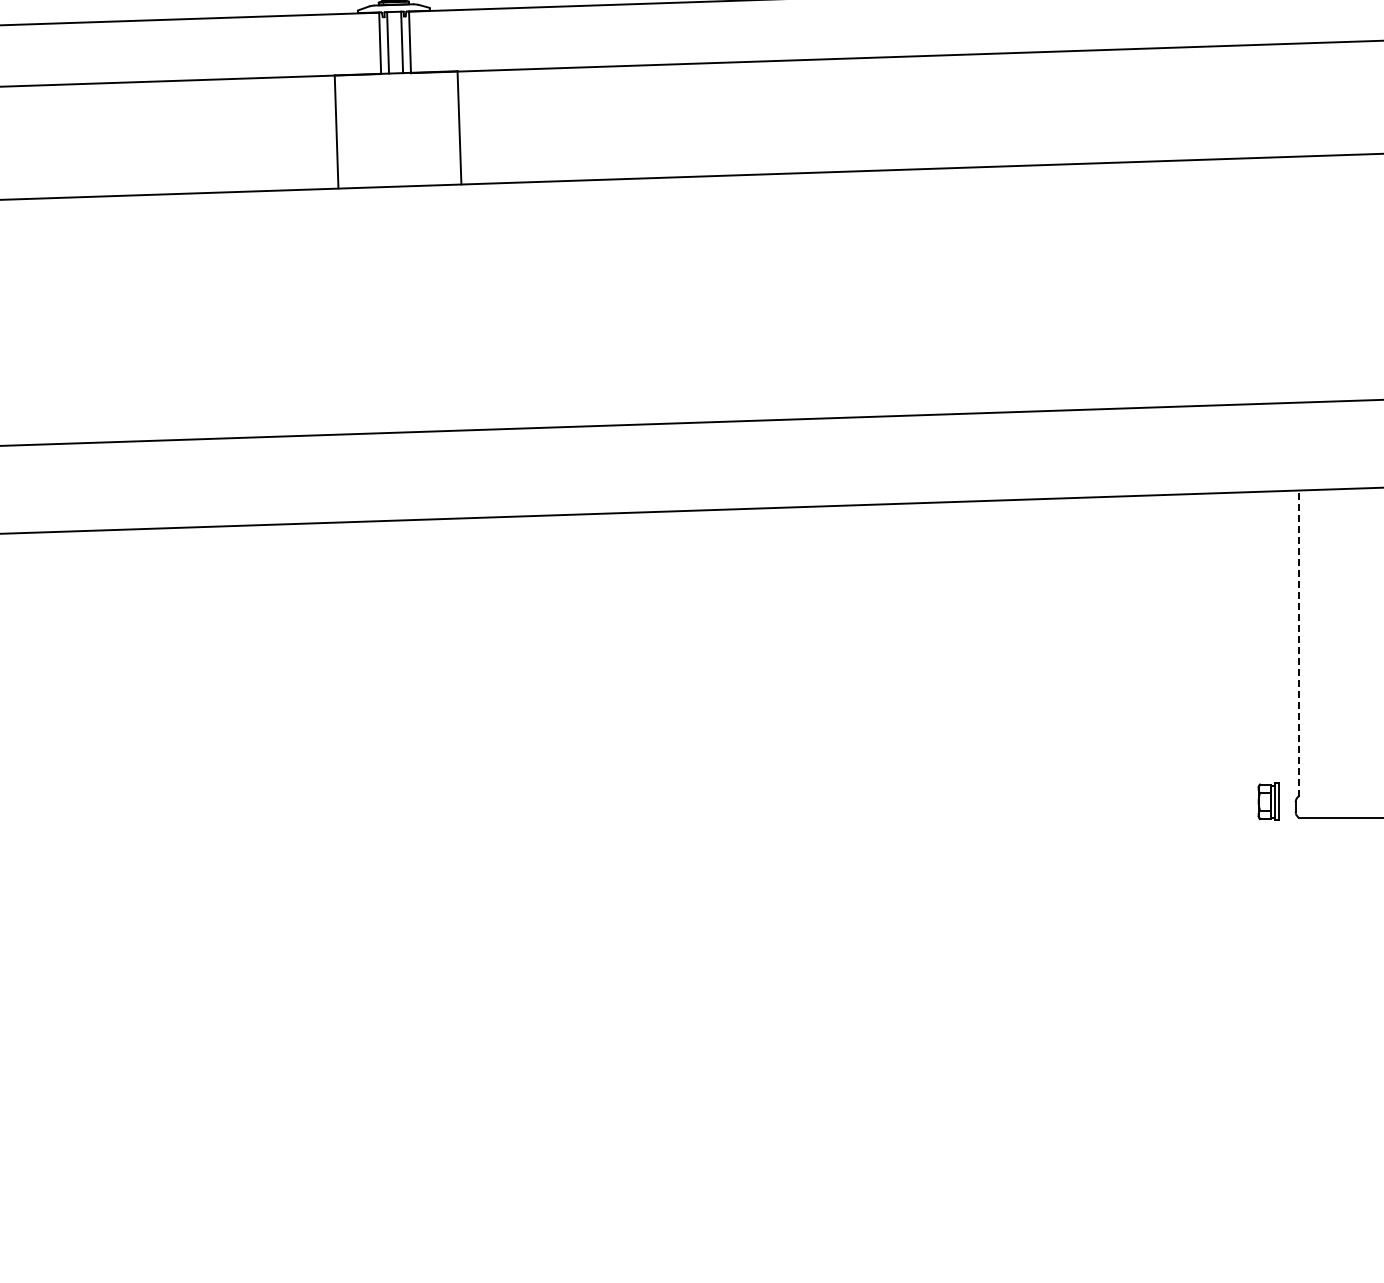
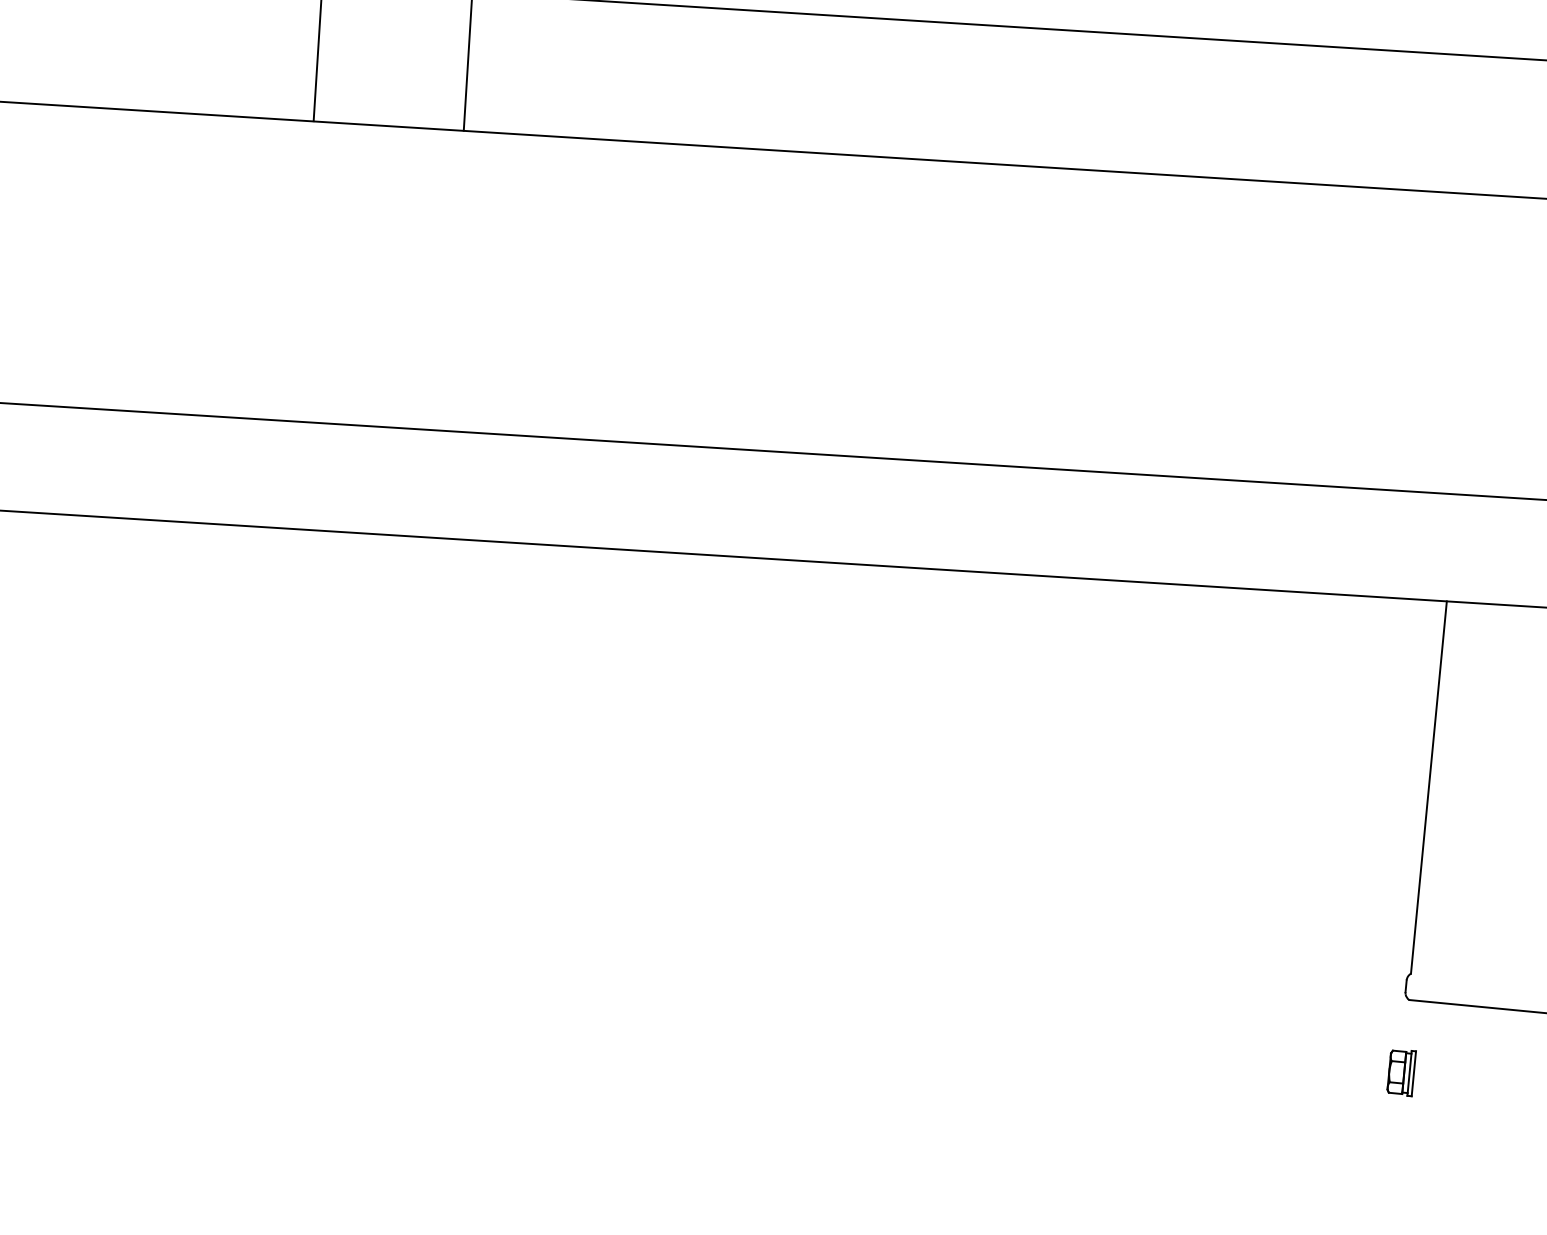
line: (1298, 643) -> (1428, 787), dashed -> solid
part: (1268, 801) -> (1401, 1072), moved

